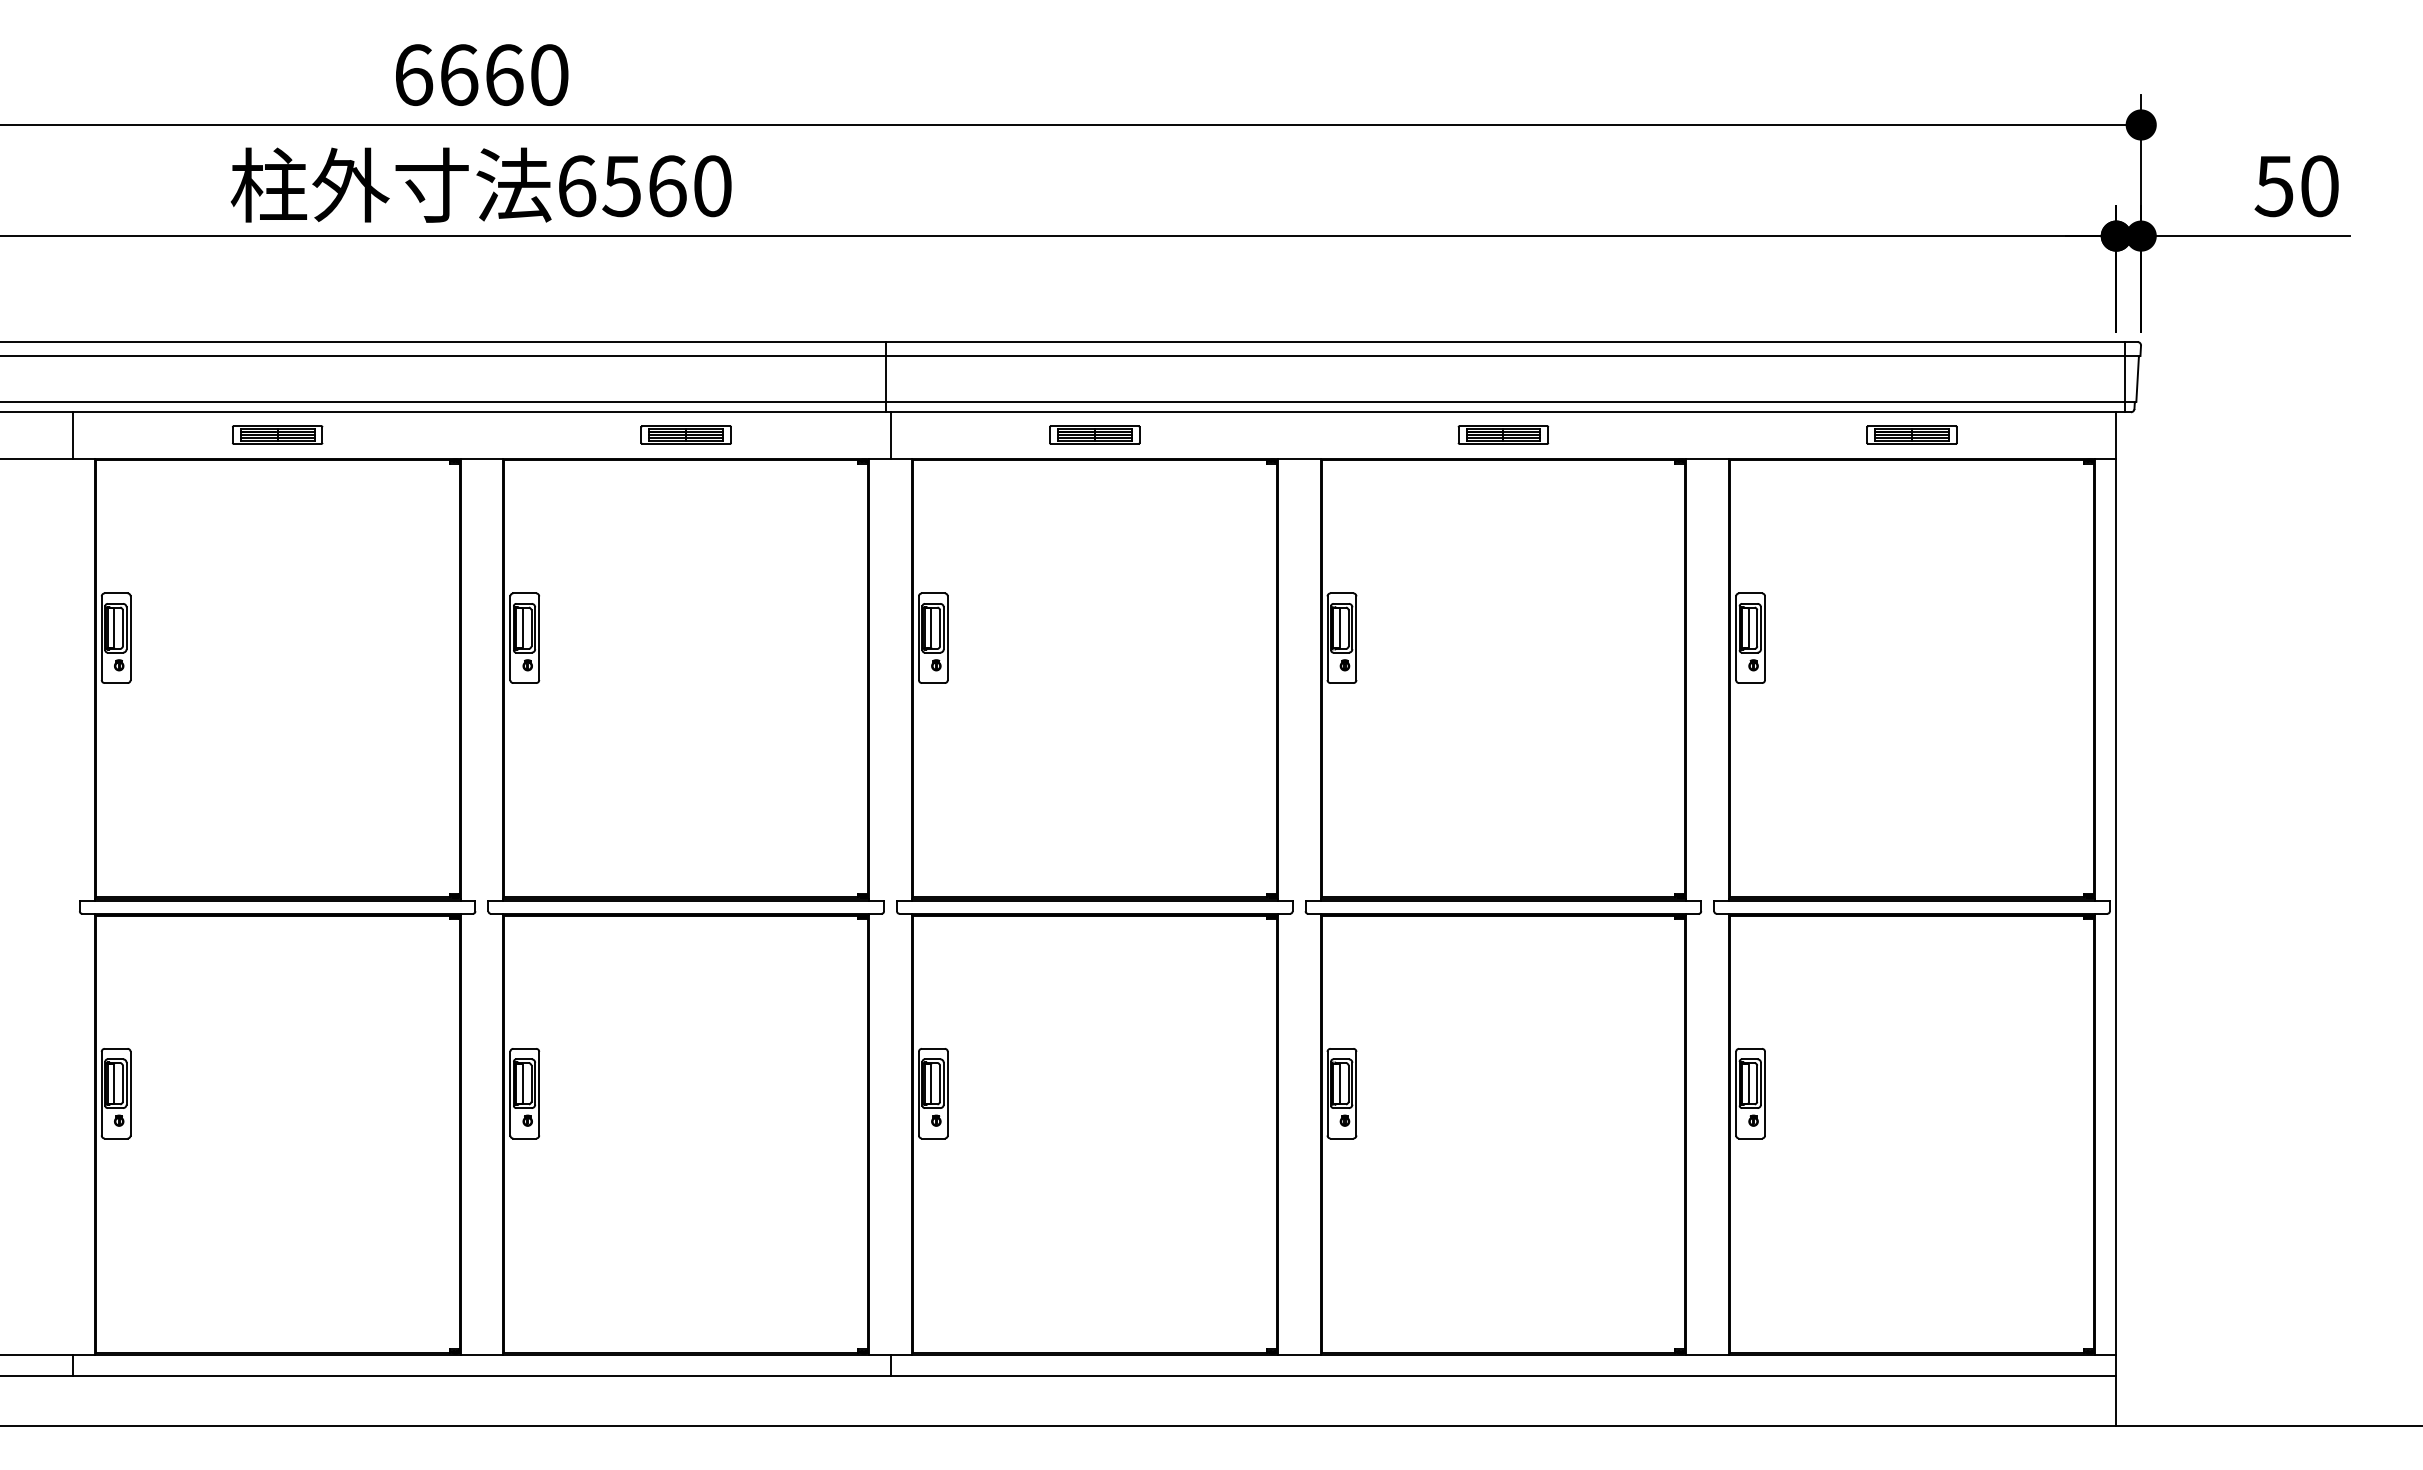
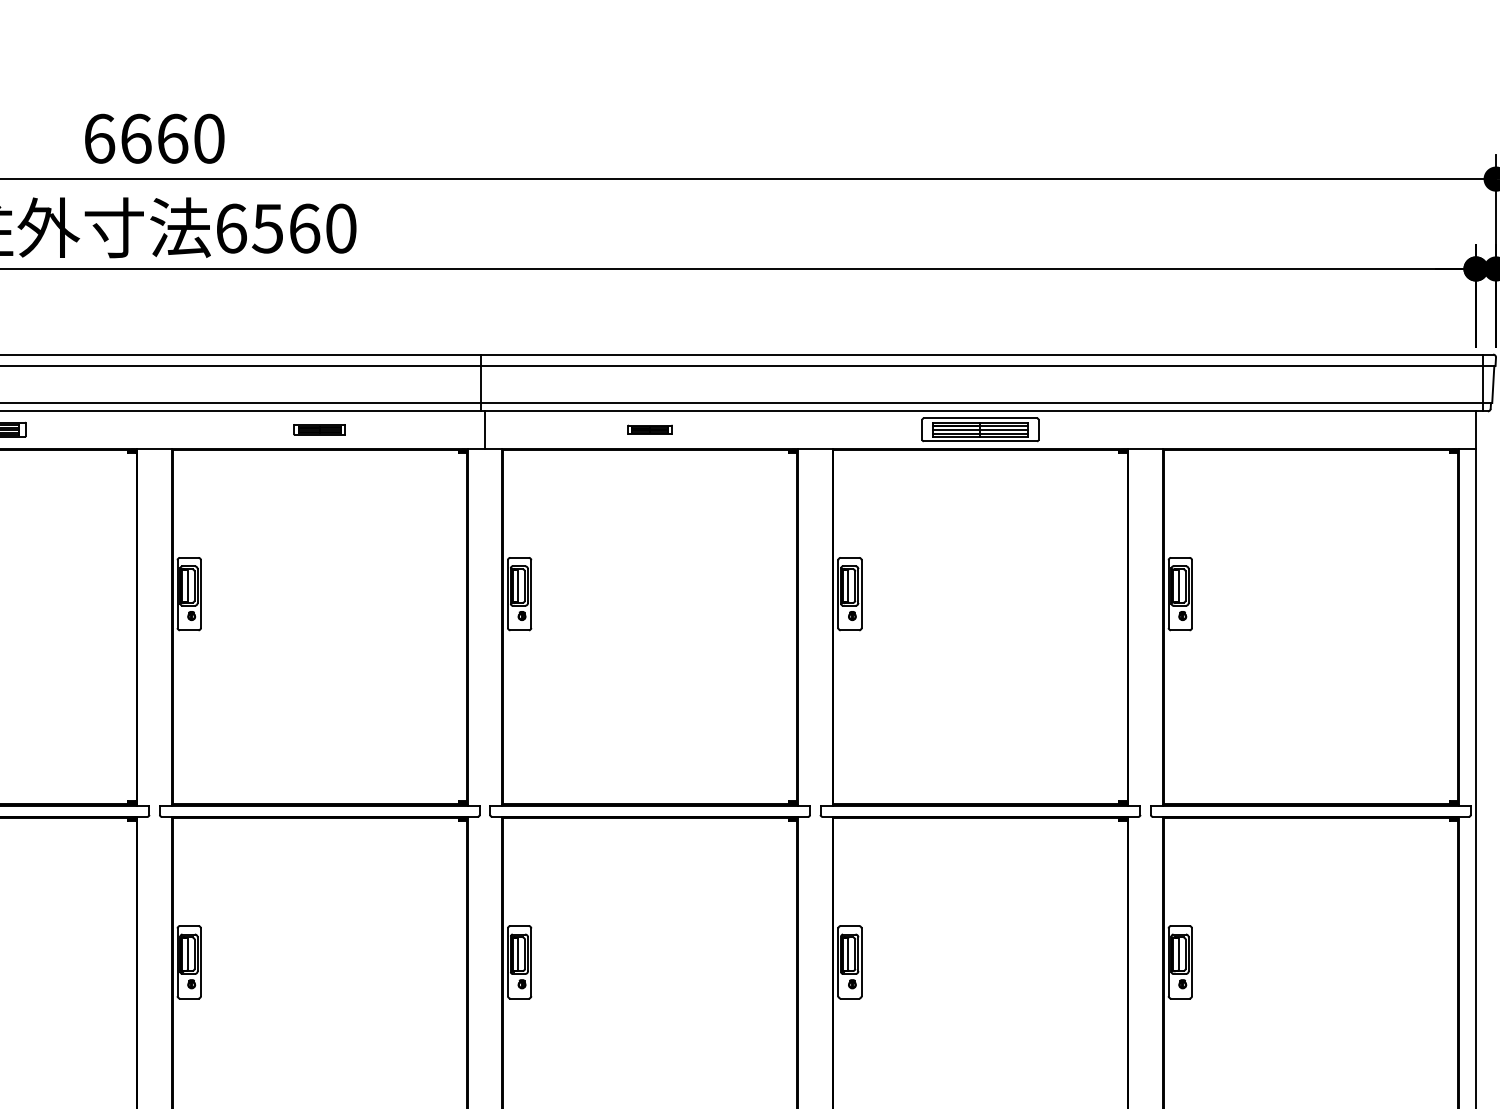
part: (685, 434) -> (319, 429), size x0.7
part: (1094, 434) -> (649, 429), size x0.6
part: (1503, 434) -> (980, 429), size x1.6
part: (1911, 434) -> (1310, 429), removed

